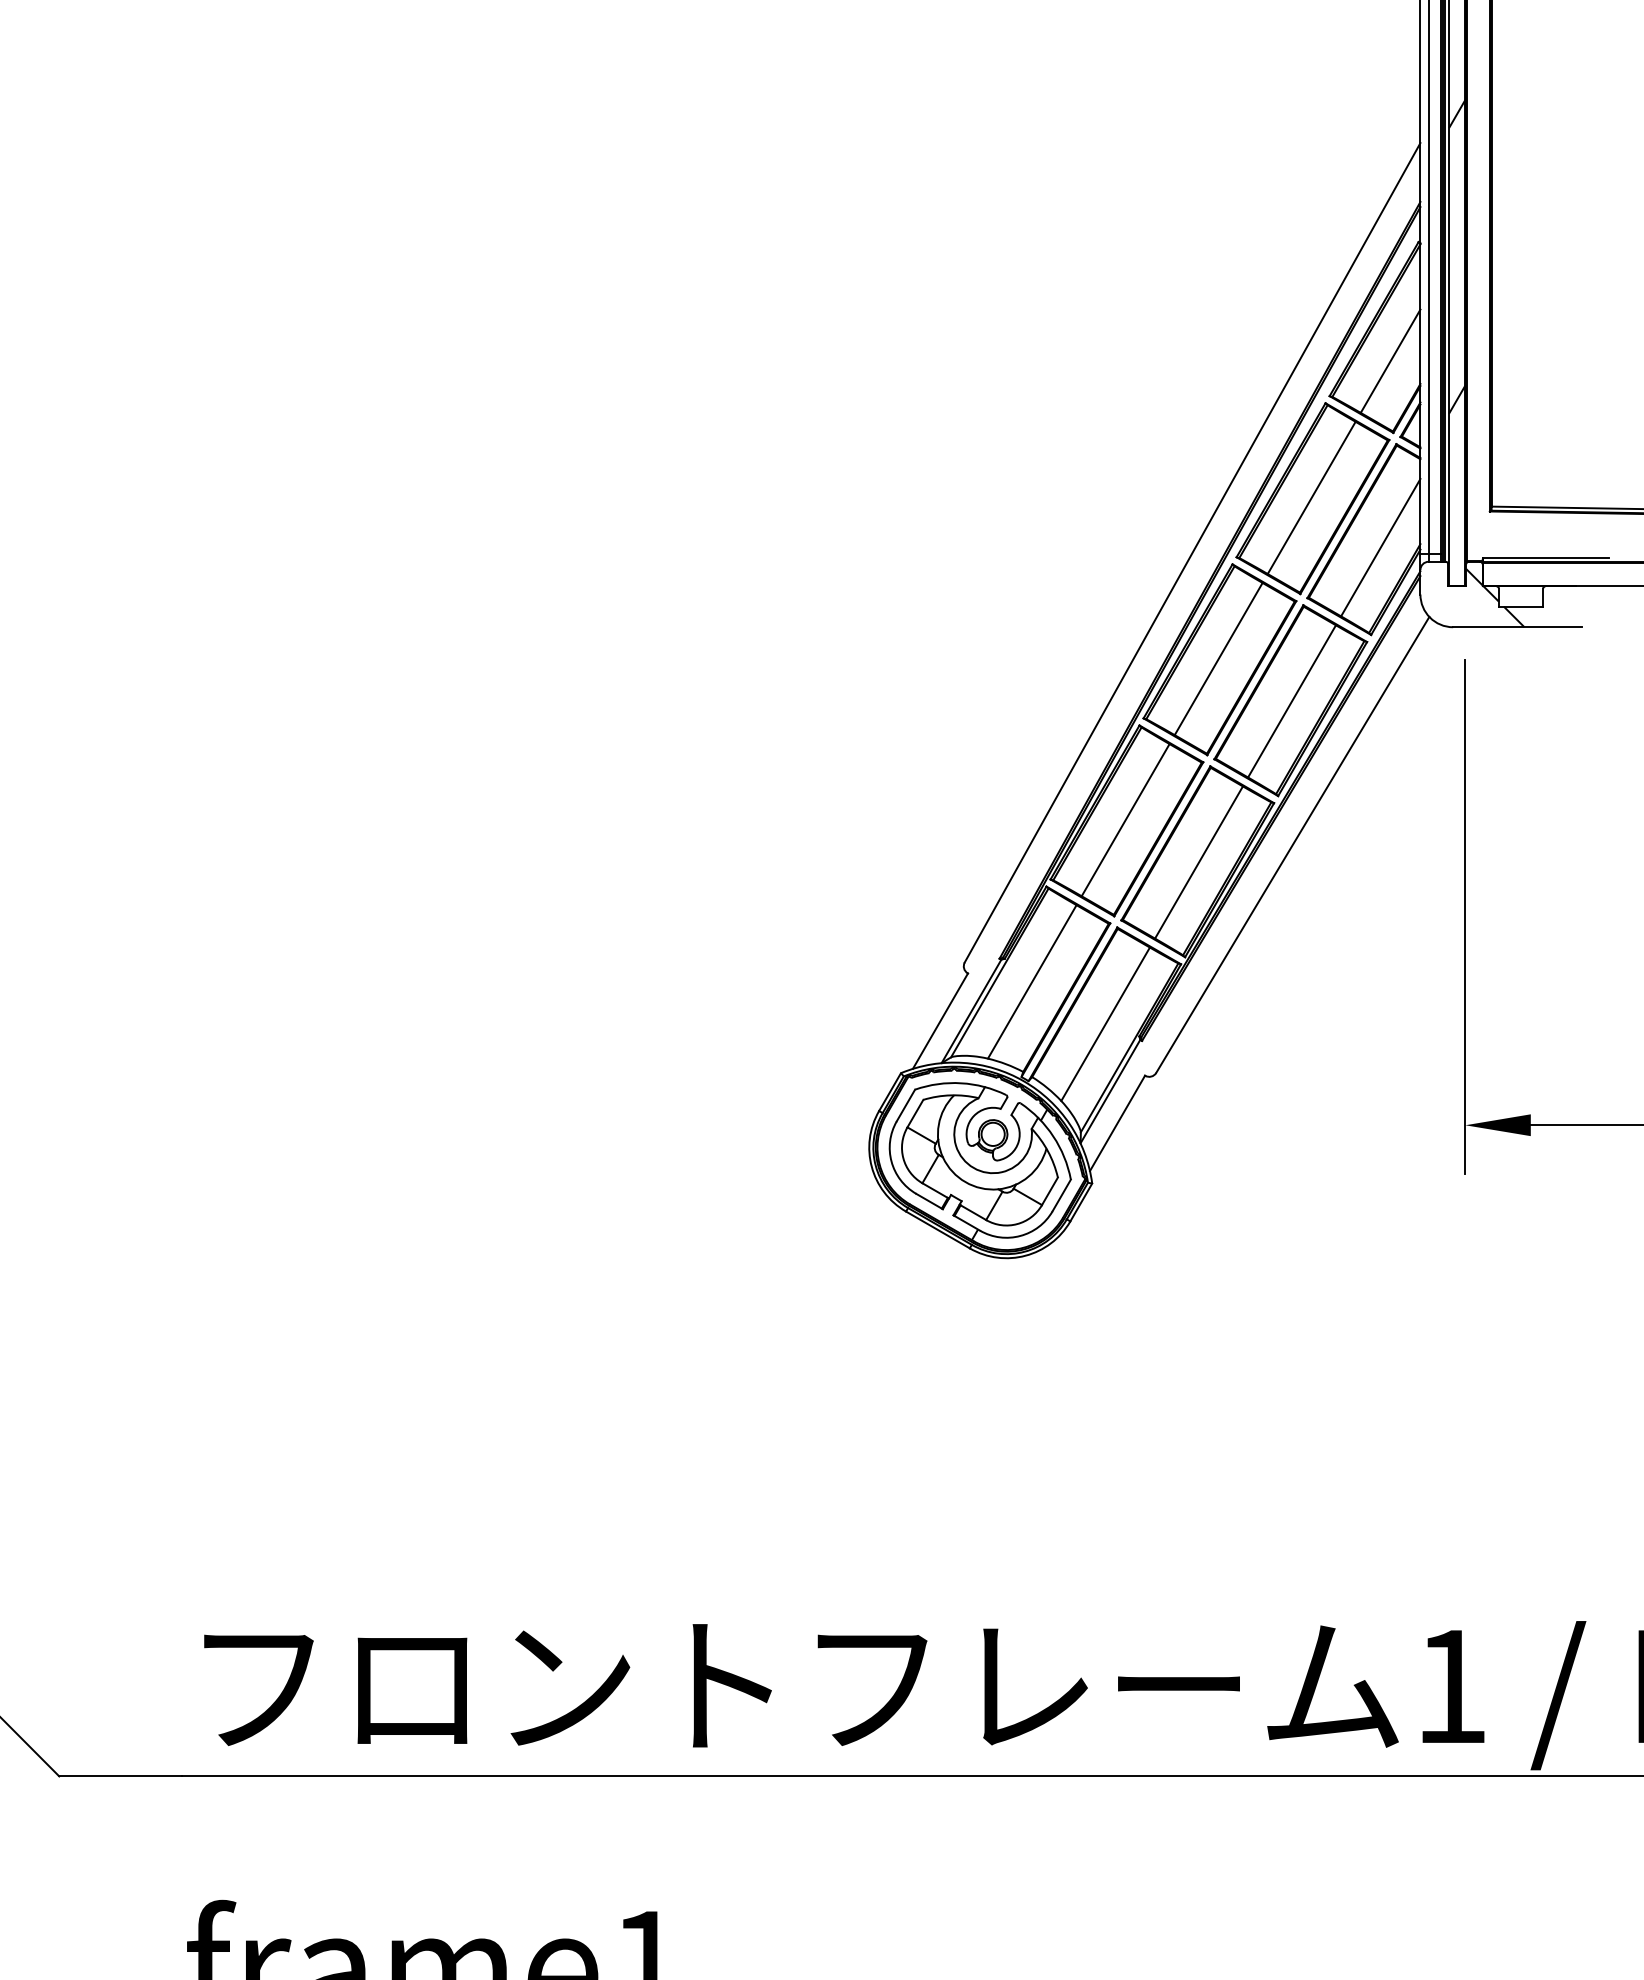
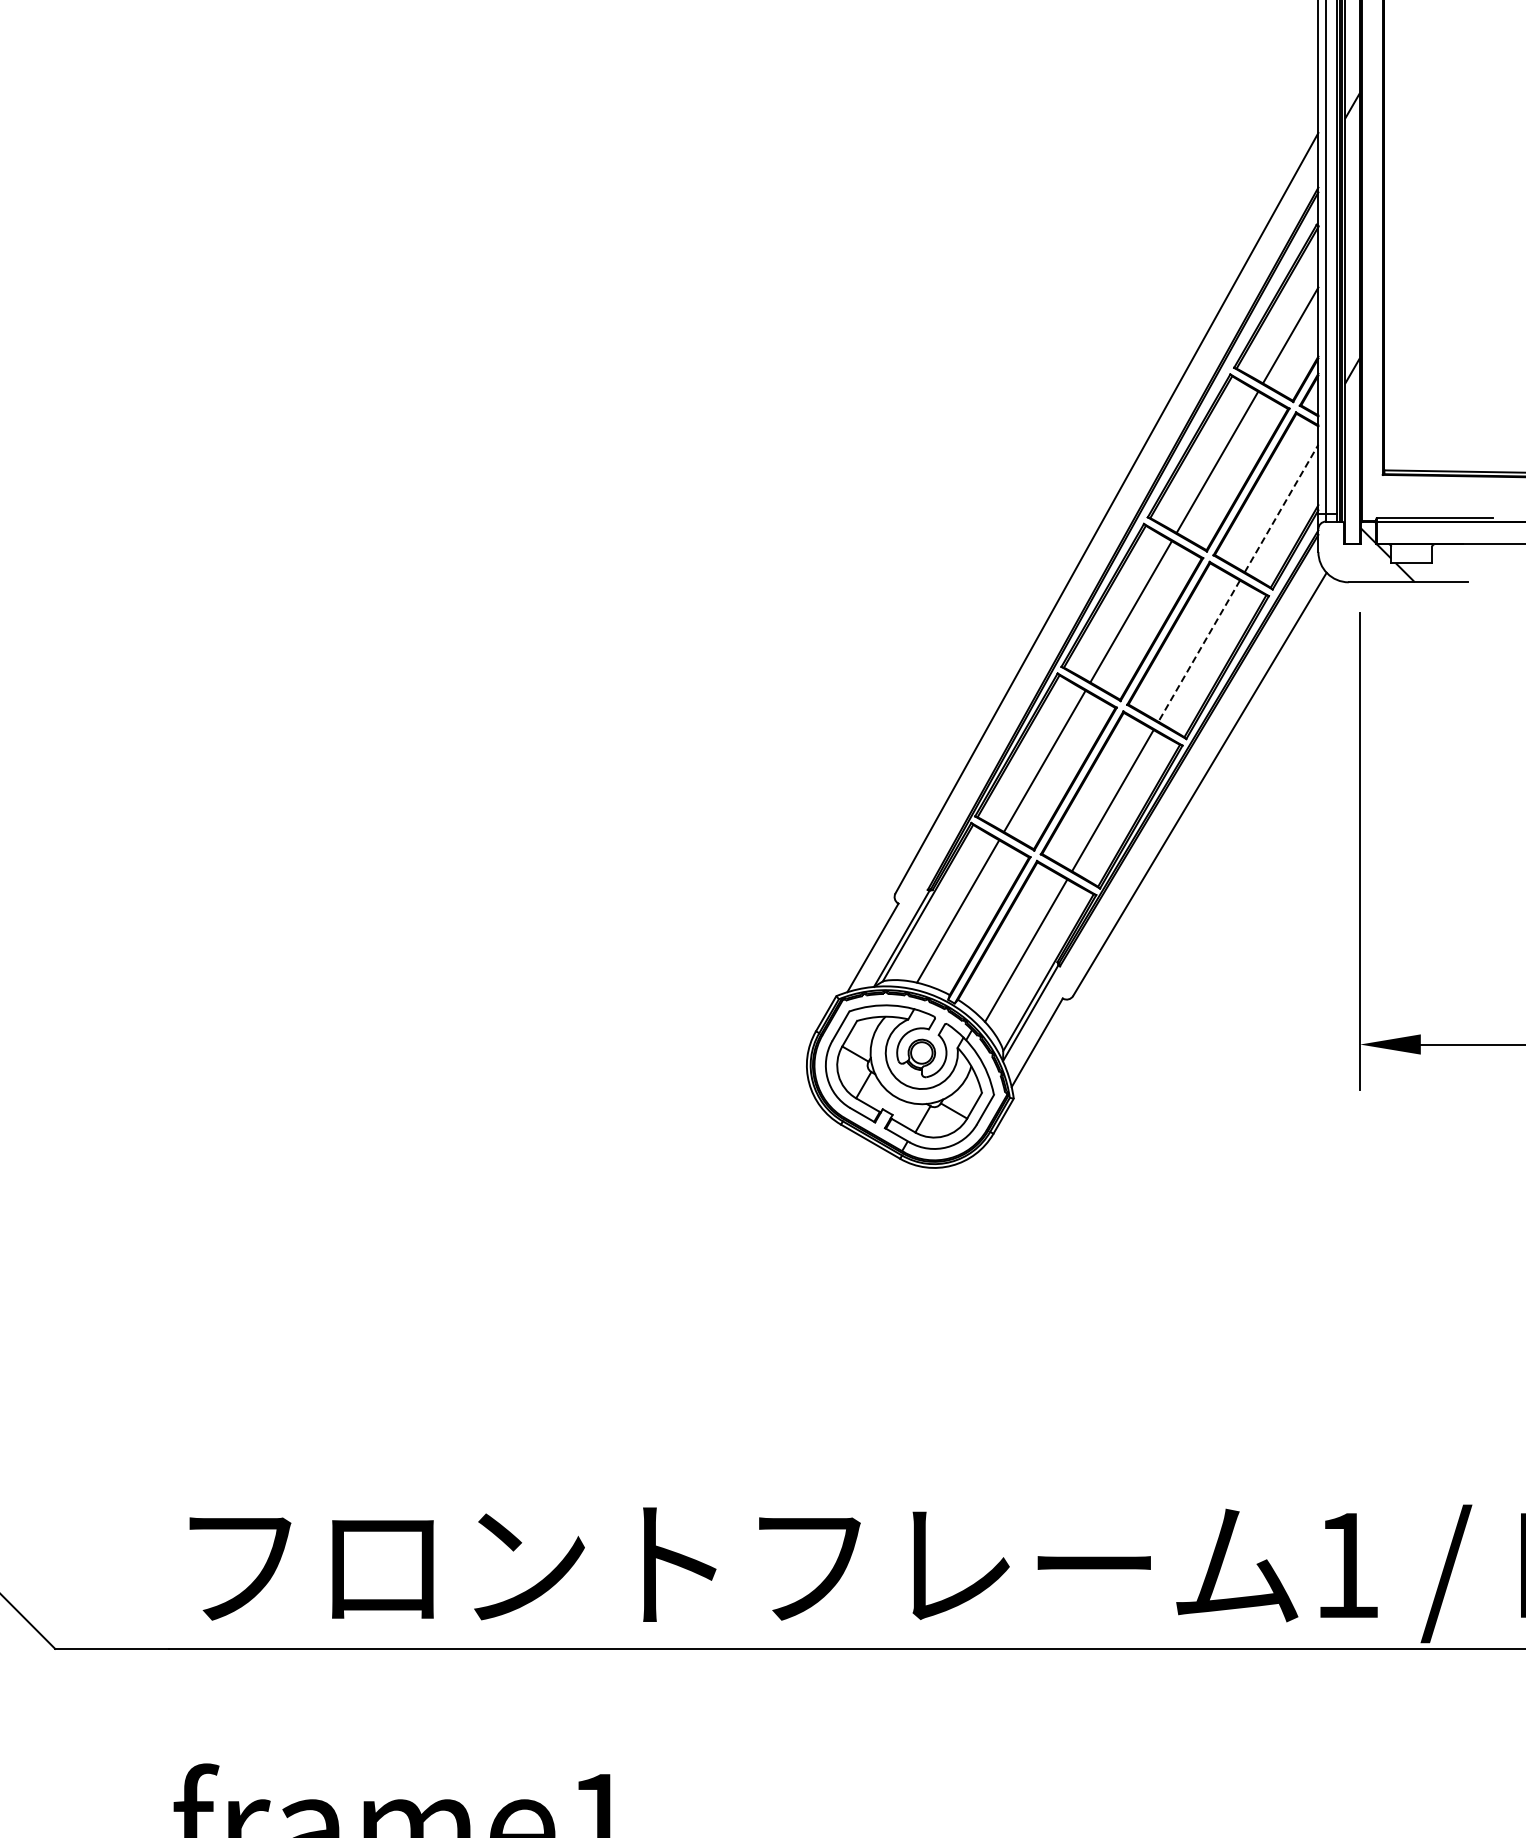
line: (1380, 547) -> (1281, 508), solid -> dashed
line: (1292, 701) -> (1199, 651), solid -> dashed

